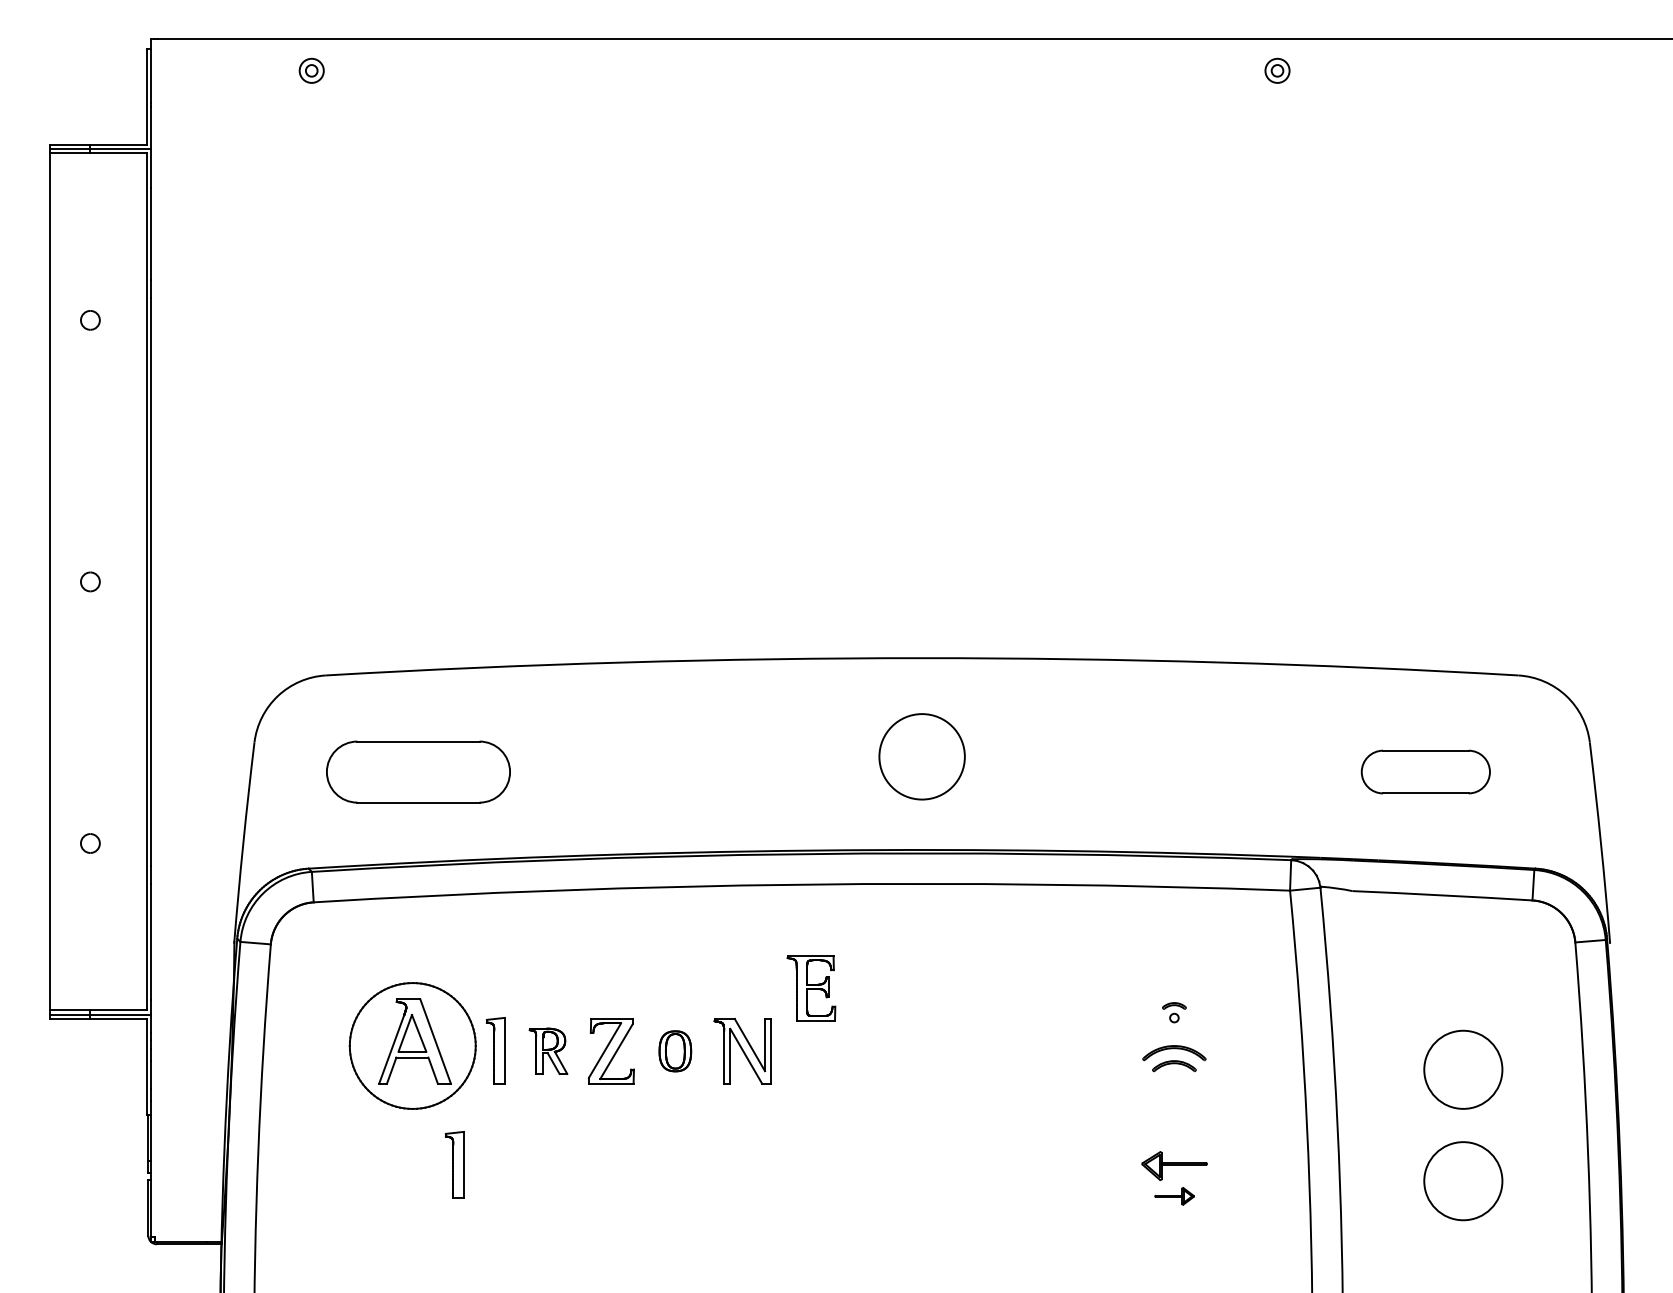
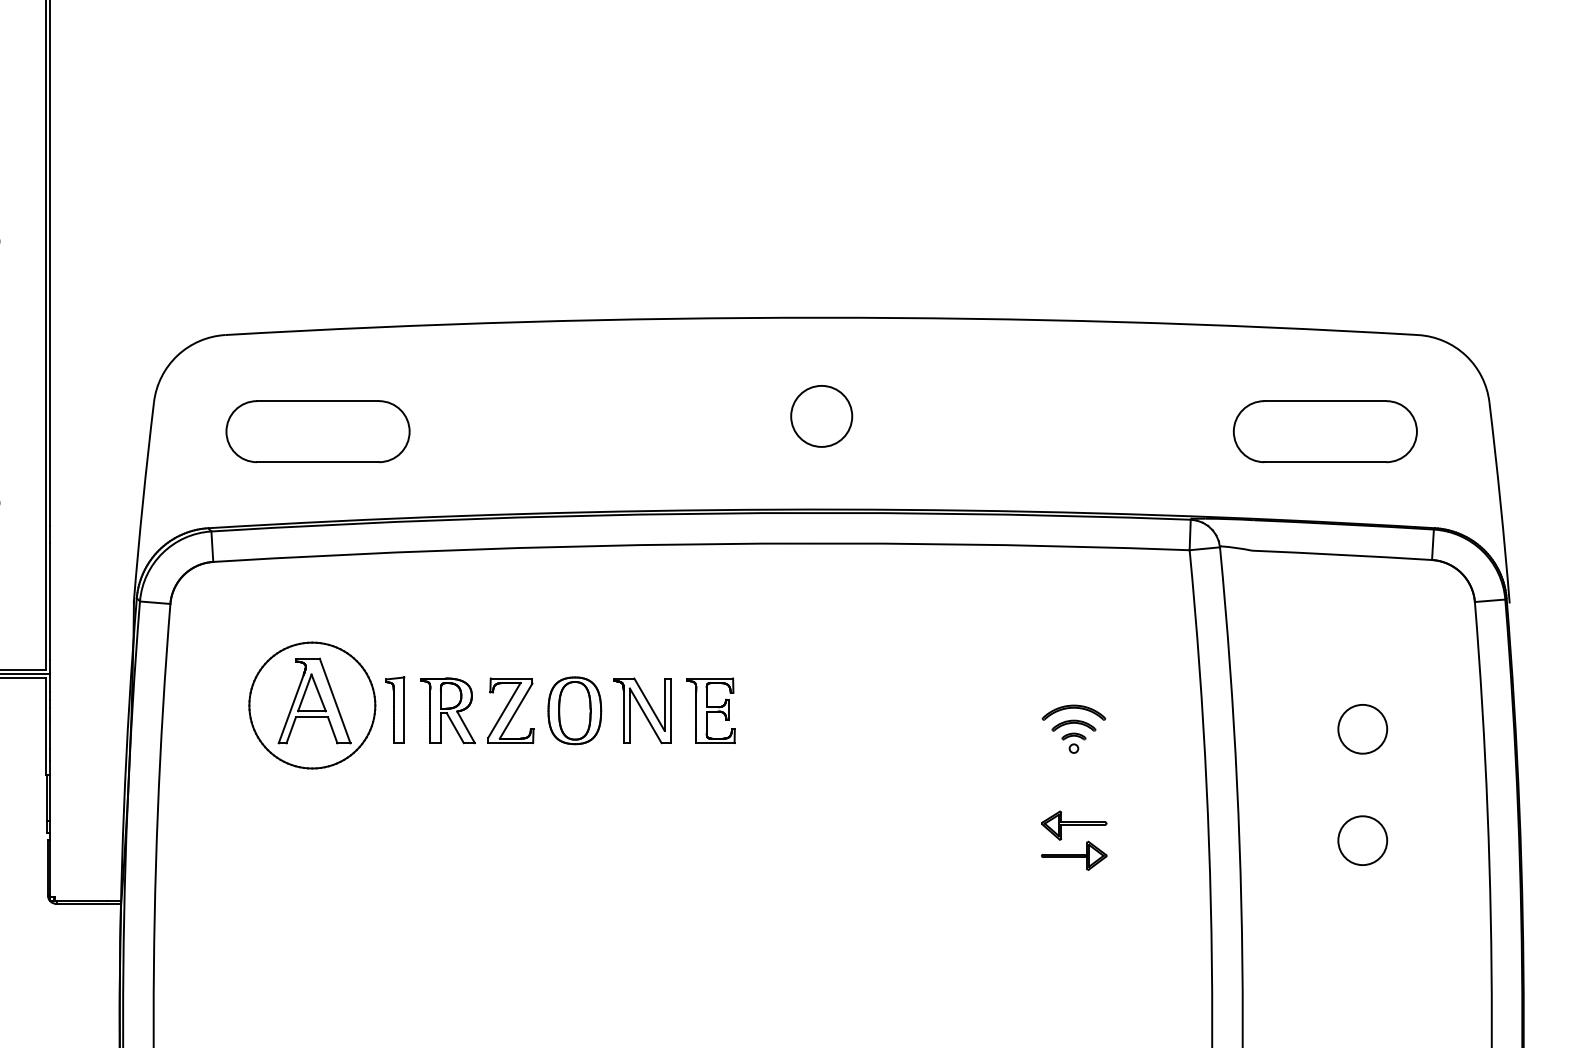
circle: (921, 756) -> (821, 416), size x0.71
part: (1425, 771) -> (1325, 431), size x1.43
part: (811, 988) -> (711, 711), moved
part: (1174, 1012) -> (1074, 743), moved
part: (548, 1051) -> (448, 711), size x1.43
part: (675, 1051) -> (575, 711), size x1.67
circle: (1462, 1069) -> (1362, 729), size x0.62
part: (454, 1164) -> (354, 824), removed
circle: (1462, 1180) -> (1362, 840), size x0.62
part: (1174, 1196) -> (1074, 856), size x1.67

